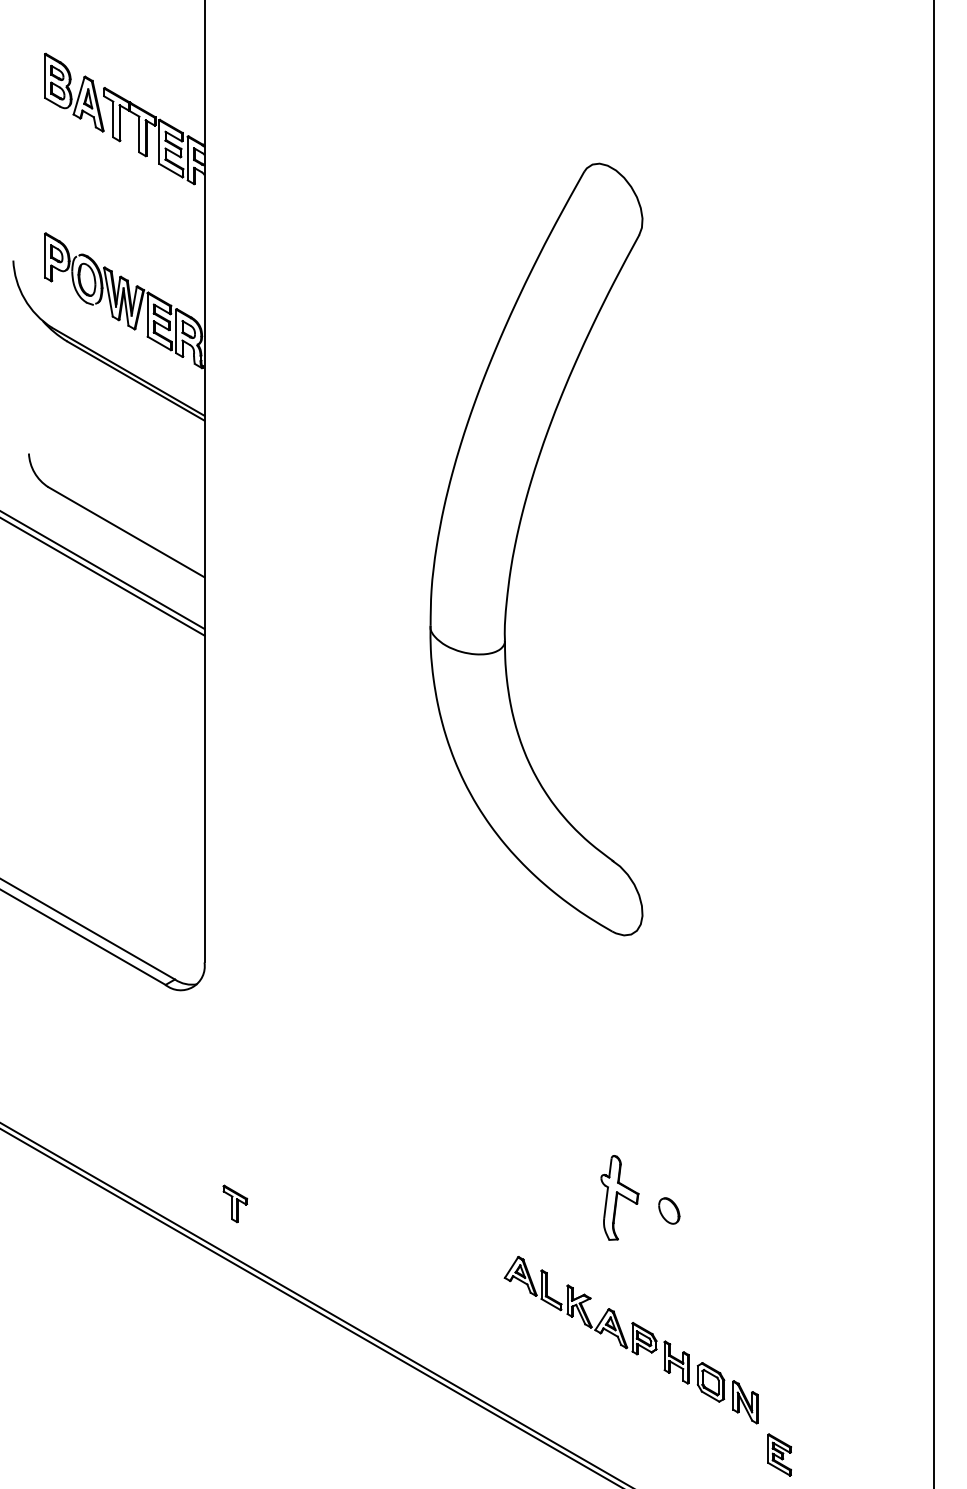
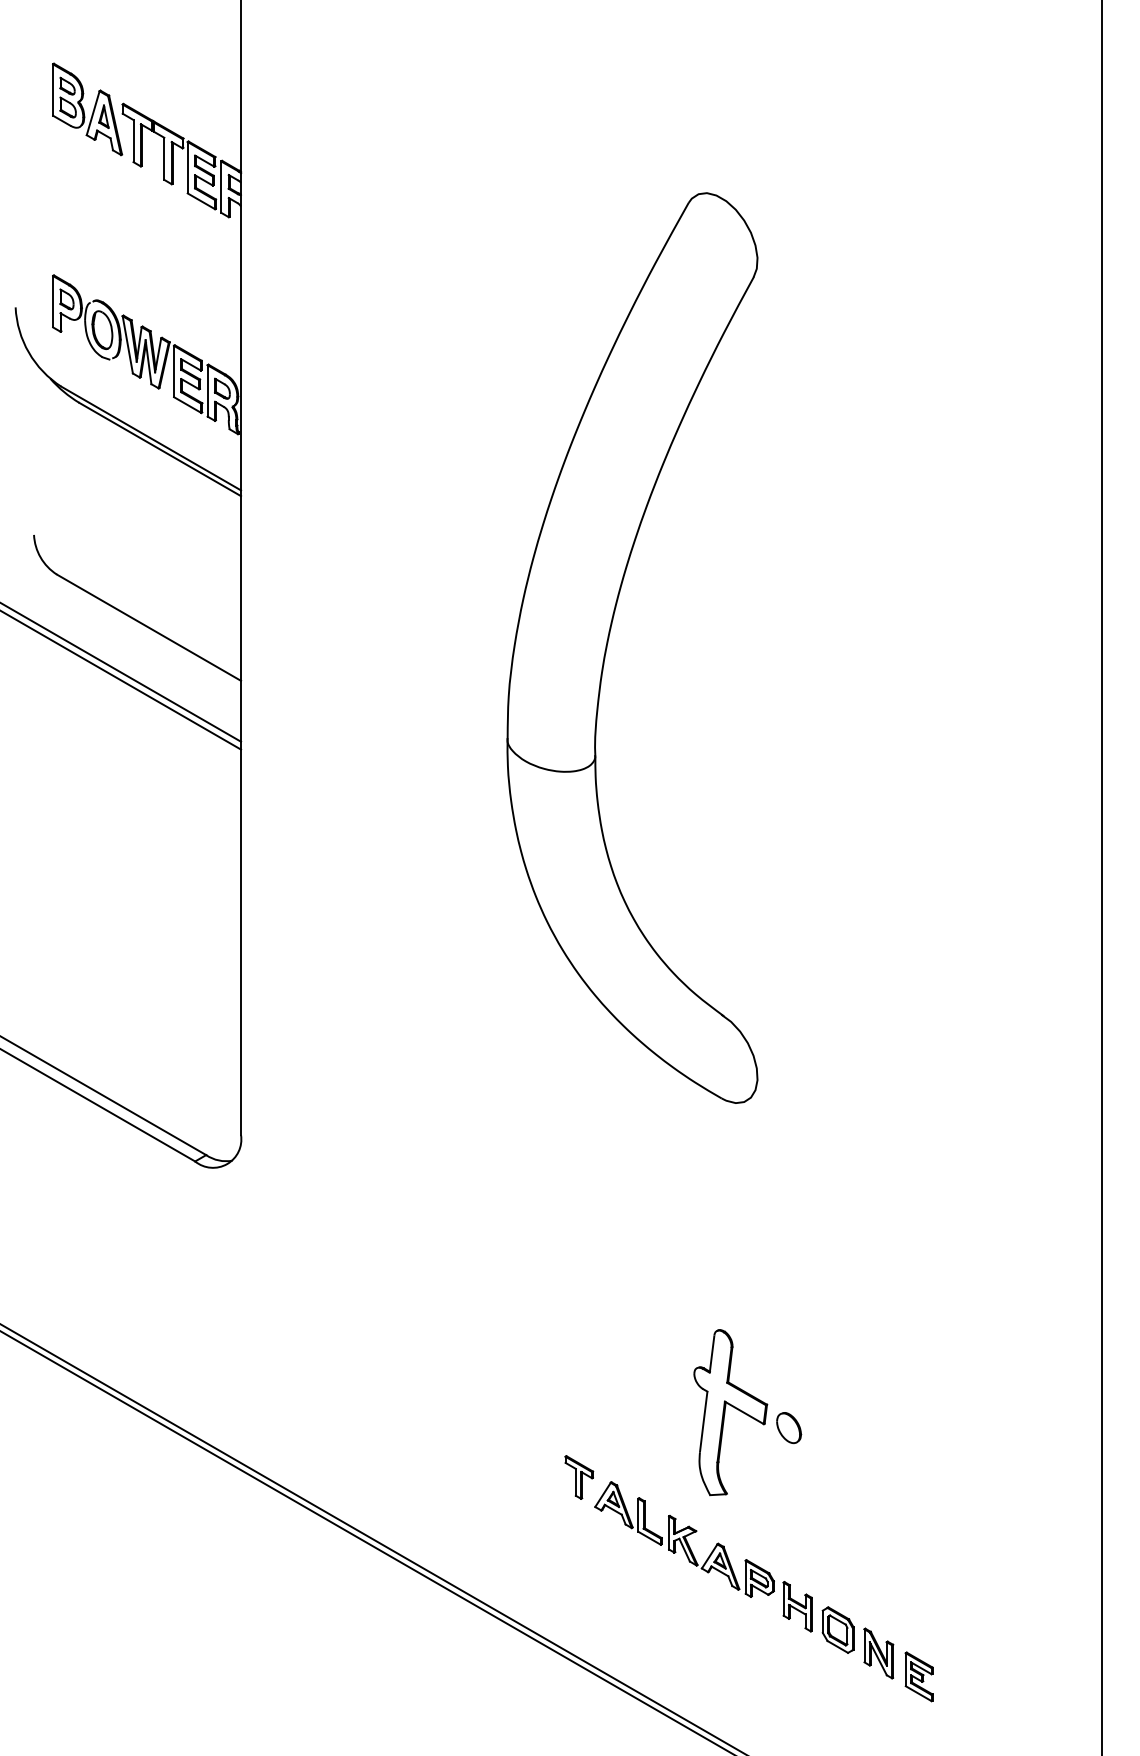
part: (619, 1197) -> (730, 1412), size x1.67
part: (235, 1203) -> (579, 1476), moved
part: (779, 1454) -> (919, 1676), moved

